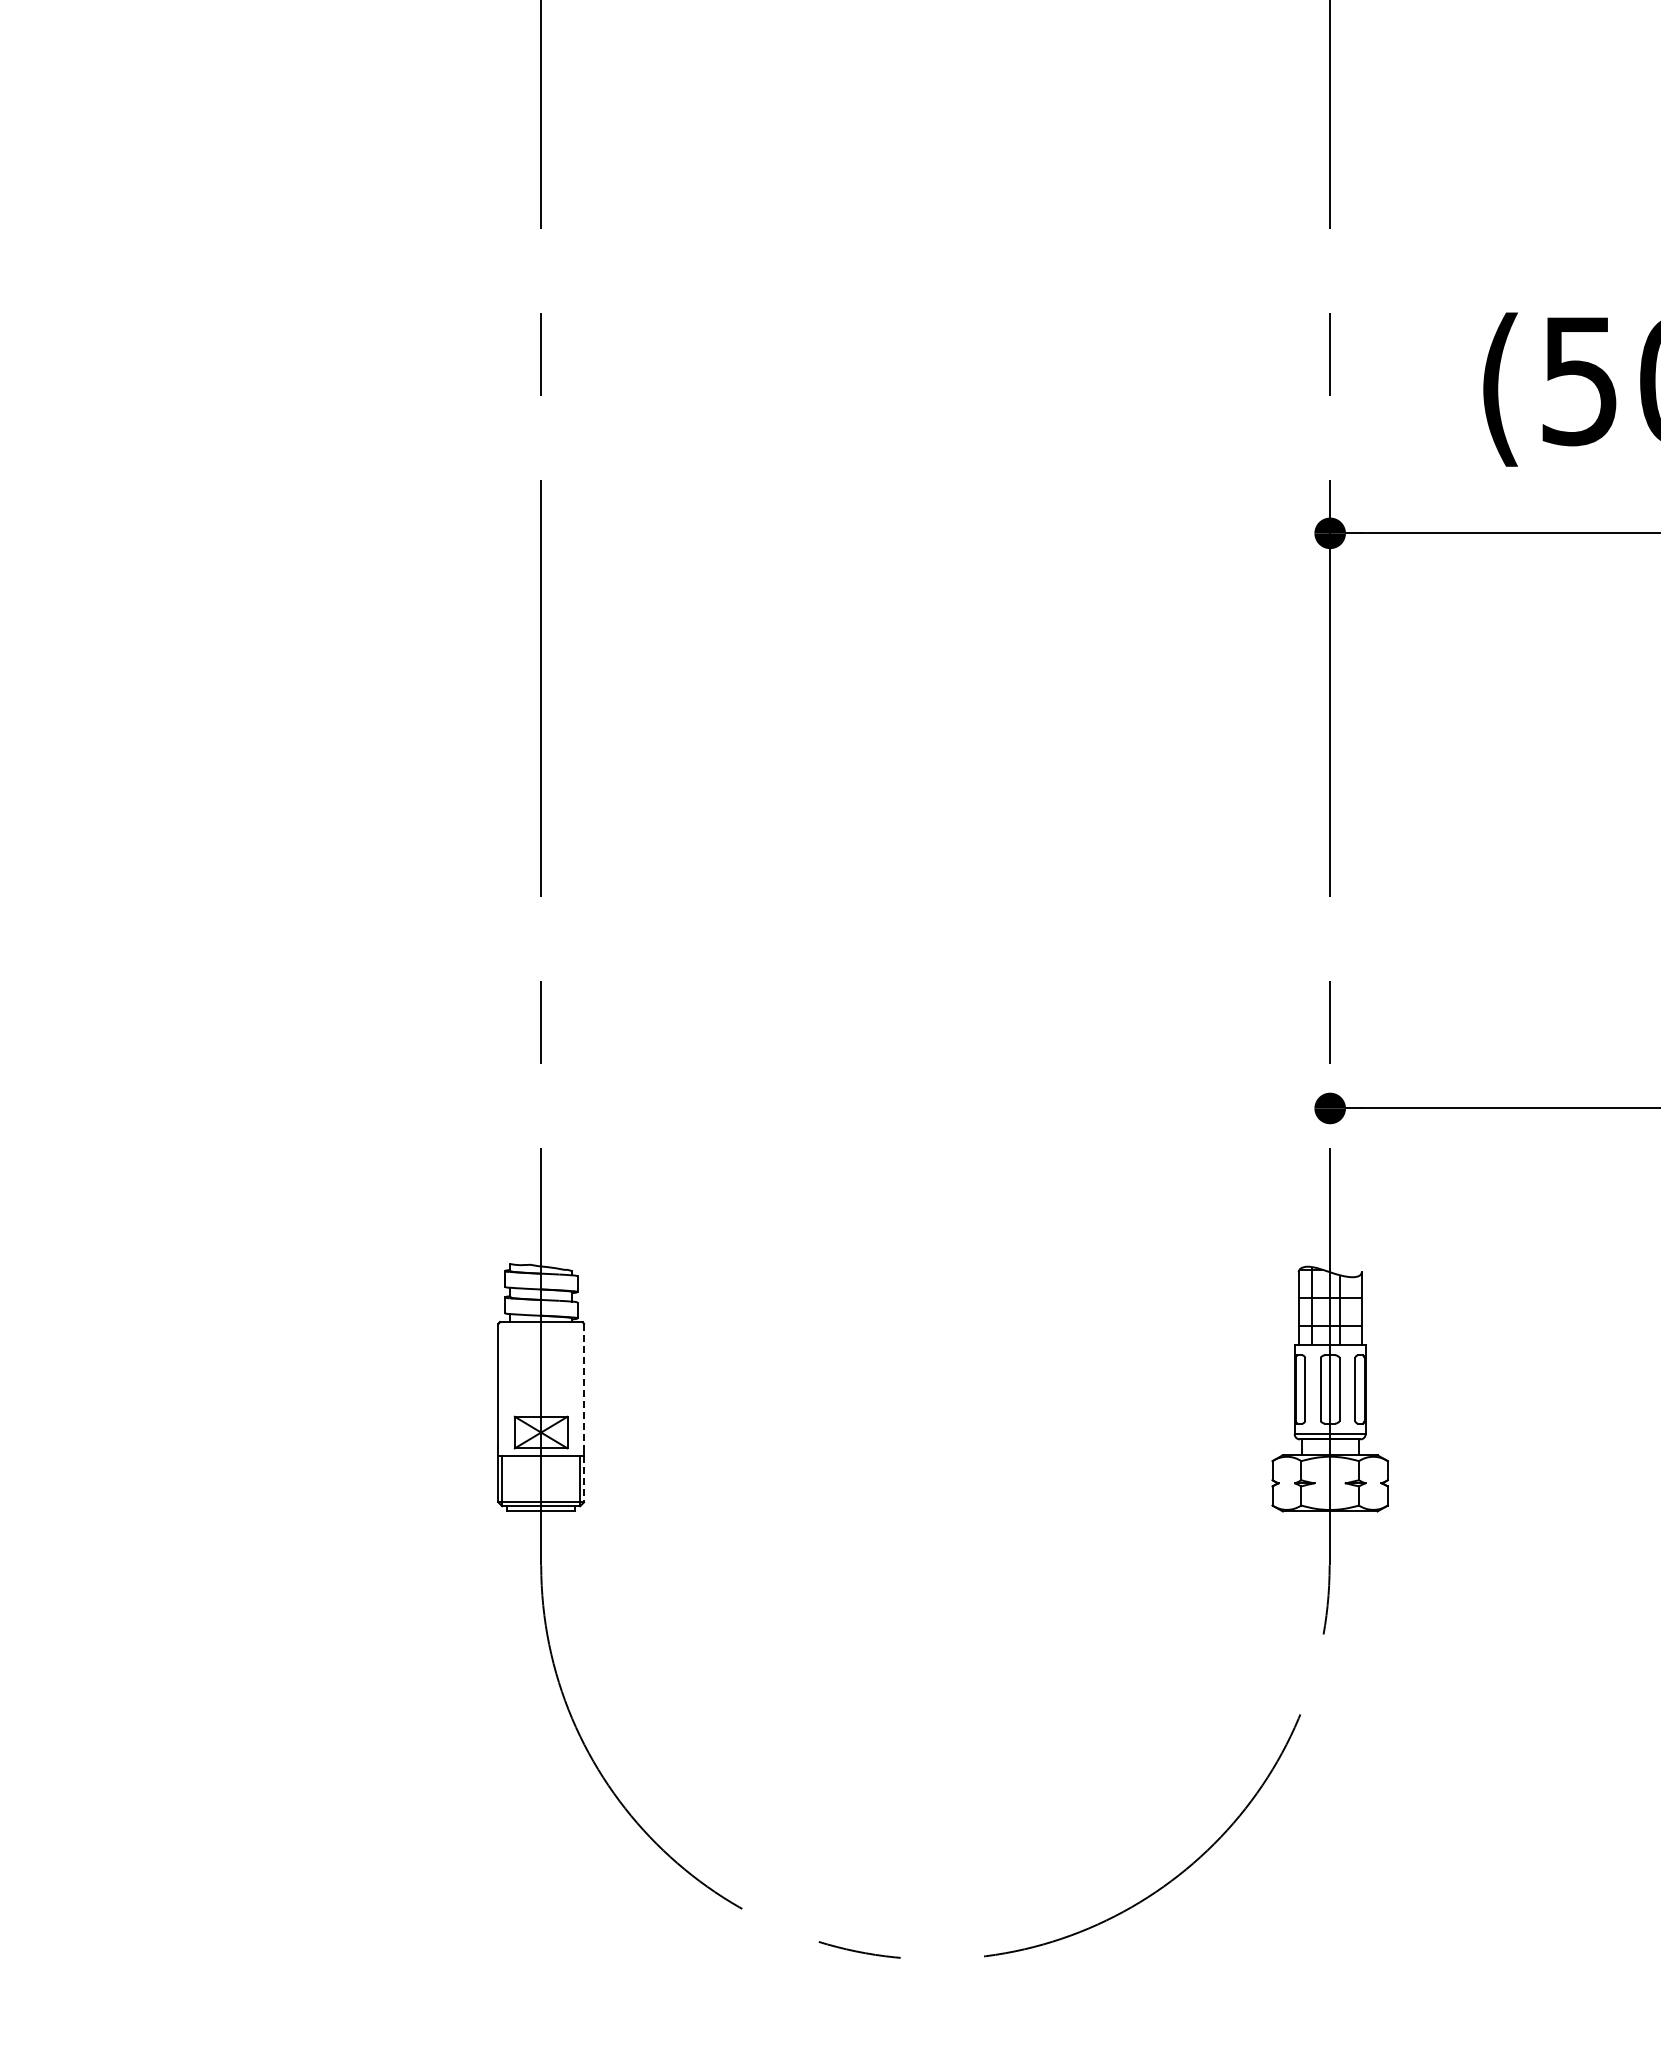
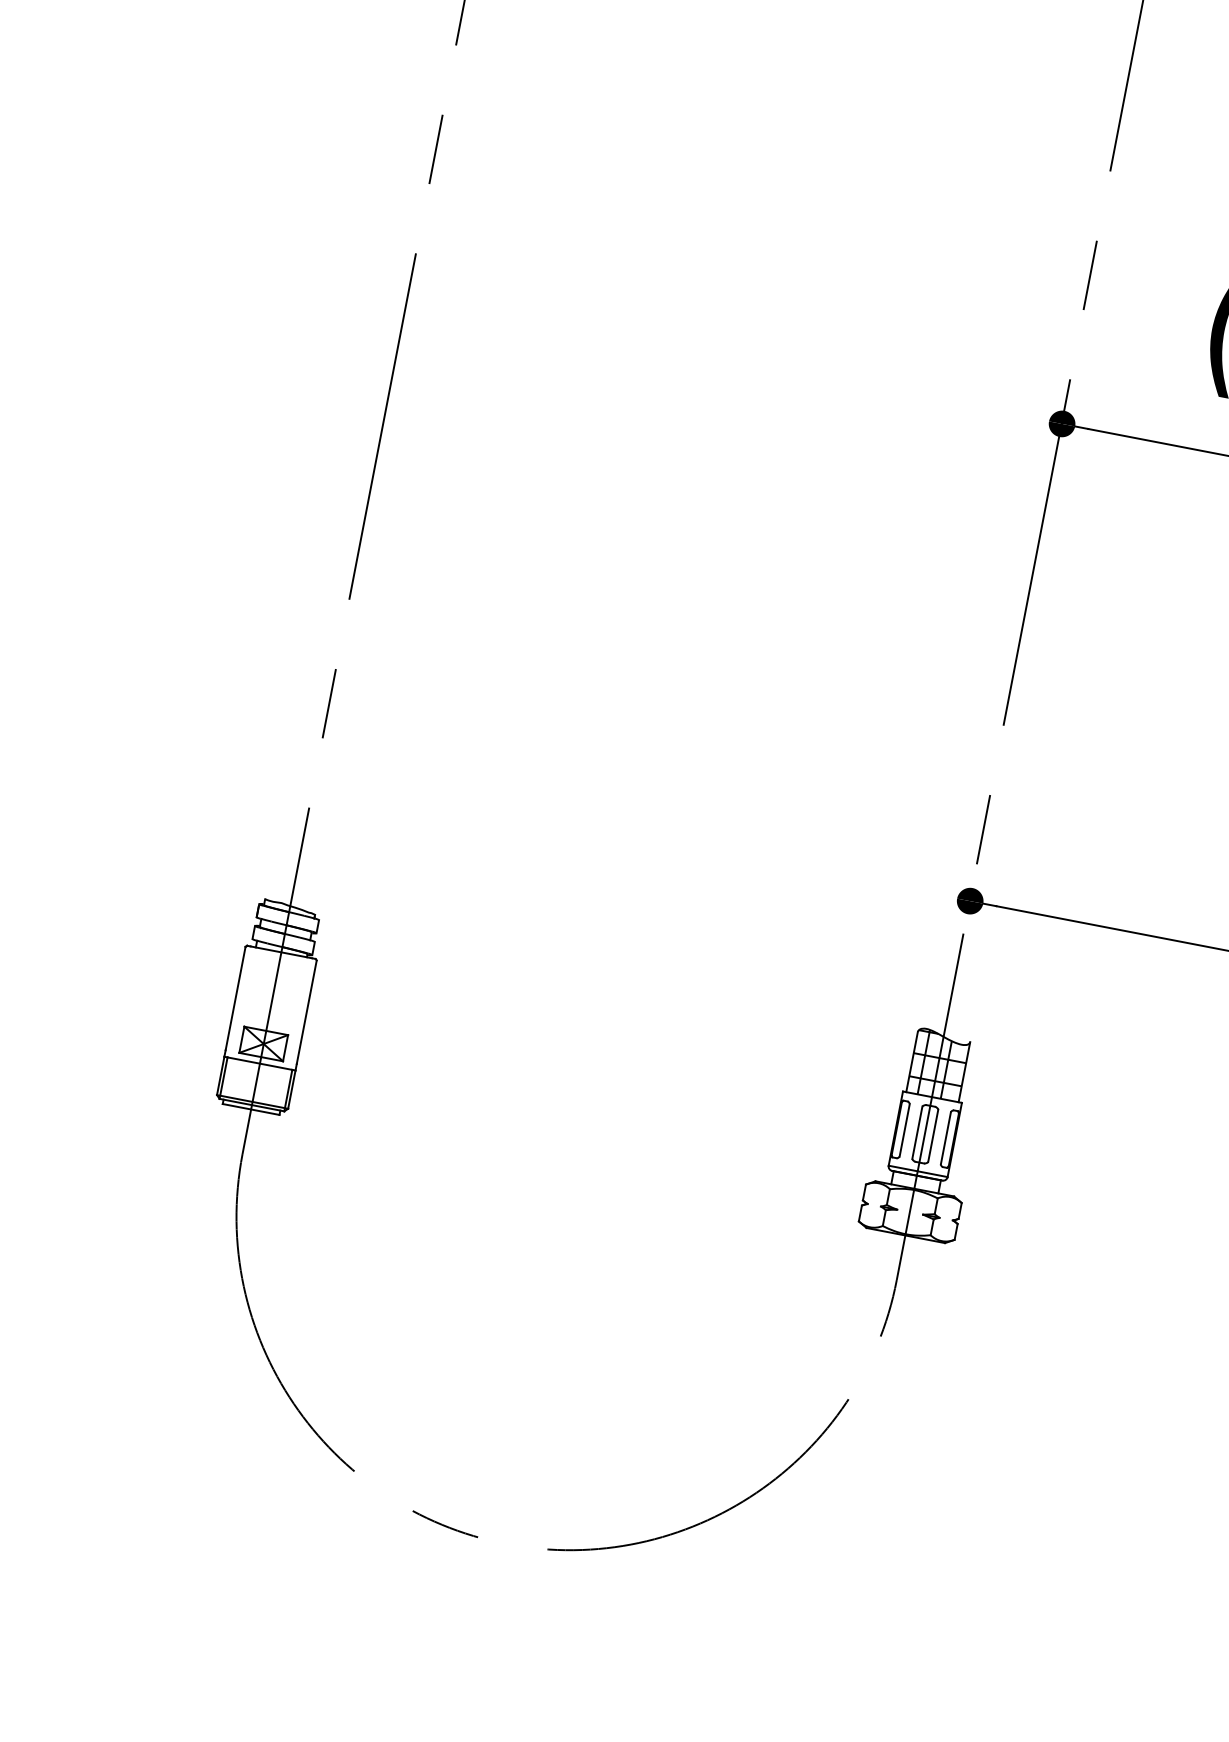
line: (584, 1386) -> (307, 1012), dashed -> solid
line: (584, 1479) -> (292, 1089), dashed -> solid

